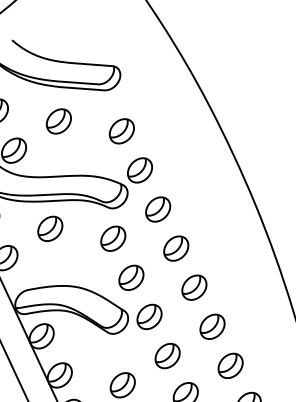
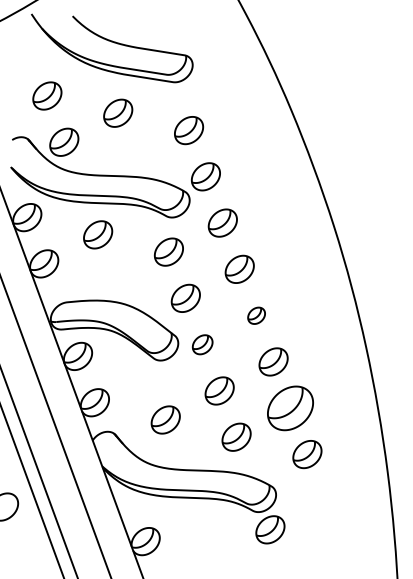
part: (194, 287) -> (256, 315), size x0.6
part: (149, 316) -> (202, 344), size x0.7
part: (230, 365) -> (290, 407), size x1.6

